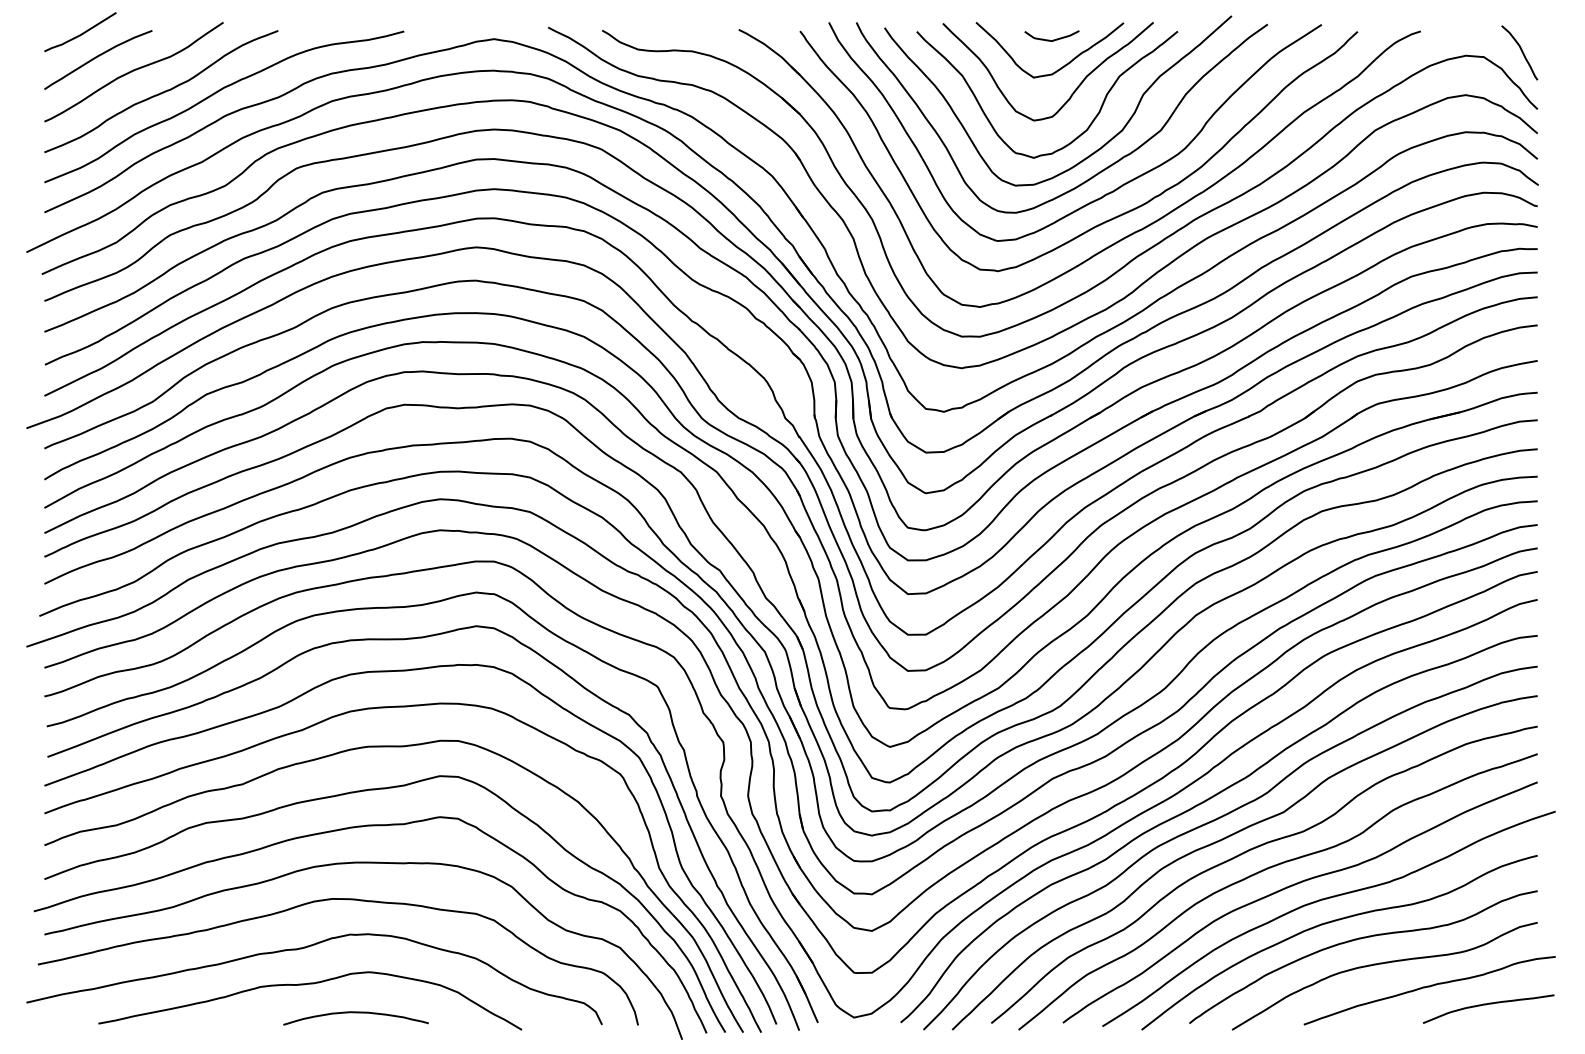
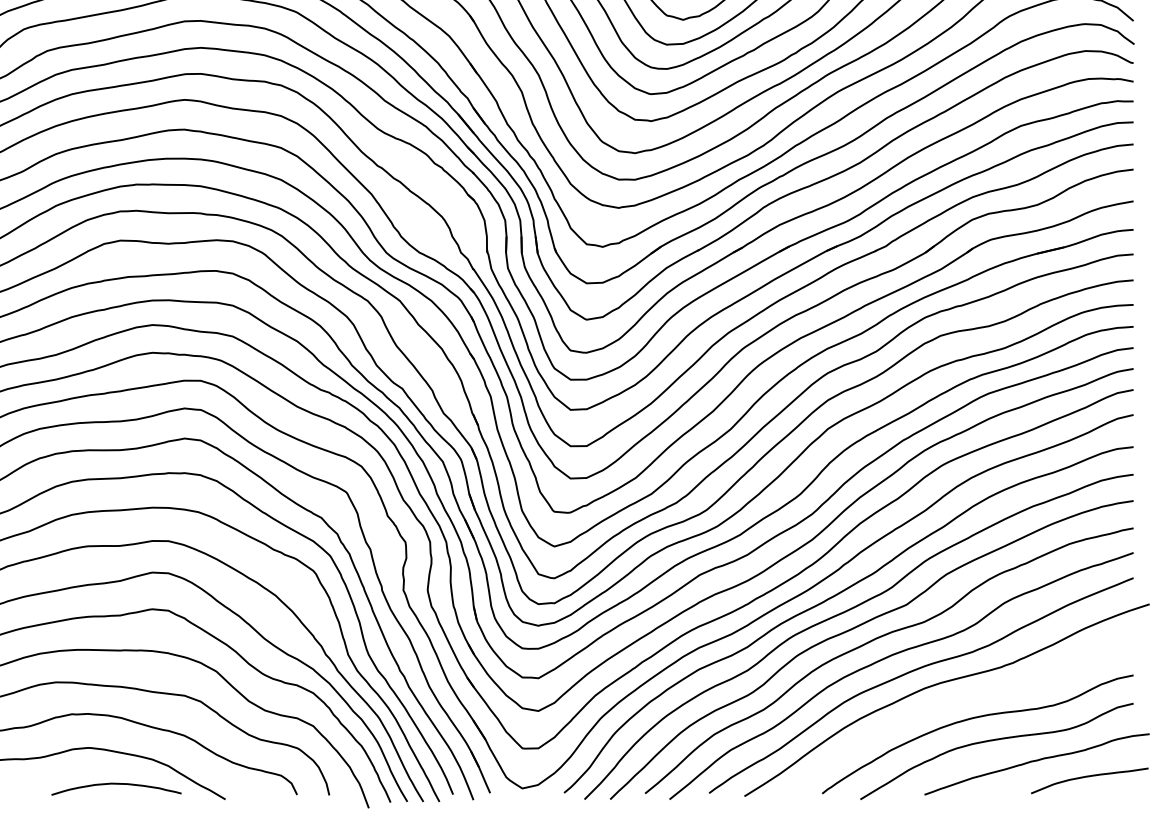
curve: (1332, 922) -> (950, 703), removed
curve: (355, 1013) -> (116, 784), moved

